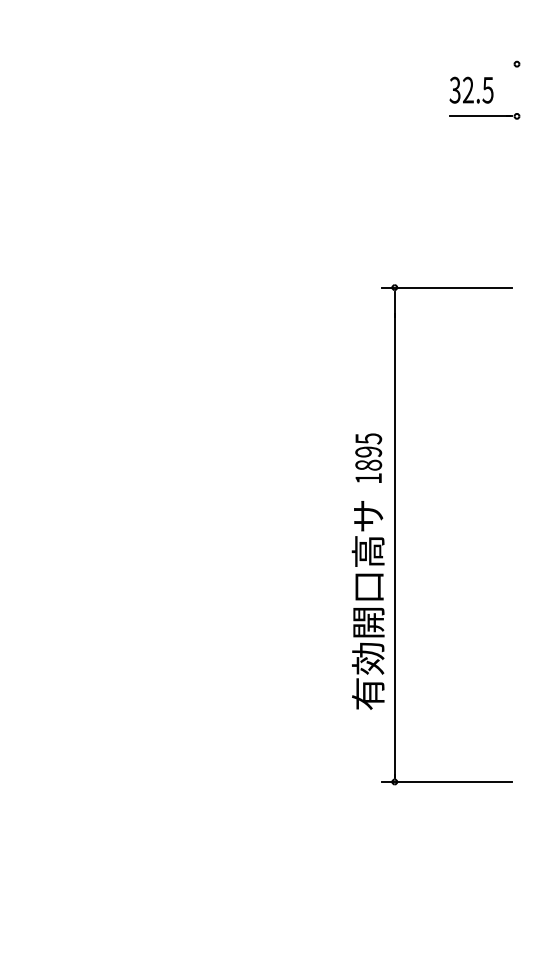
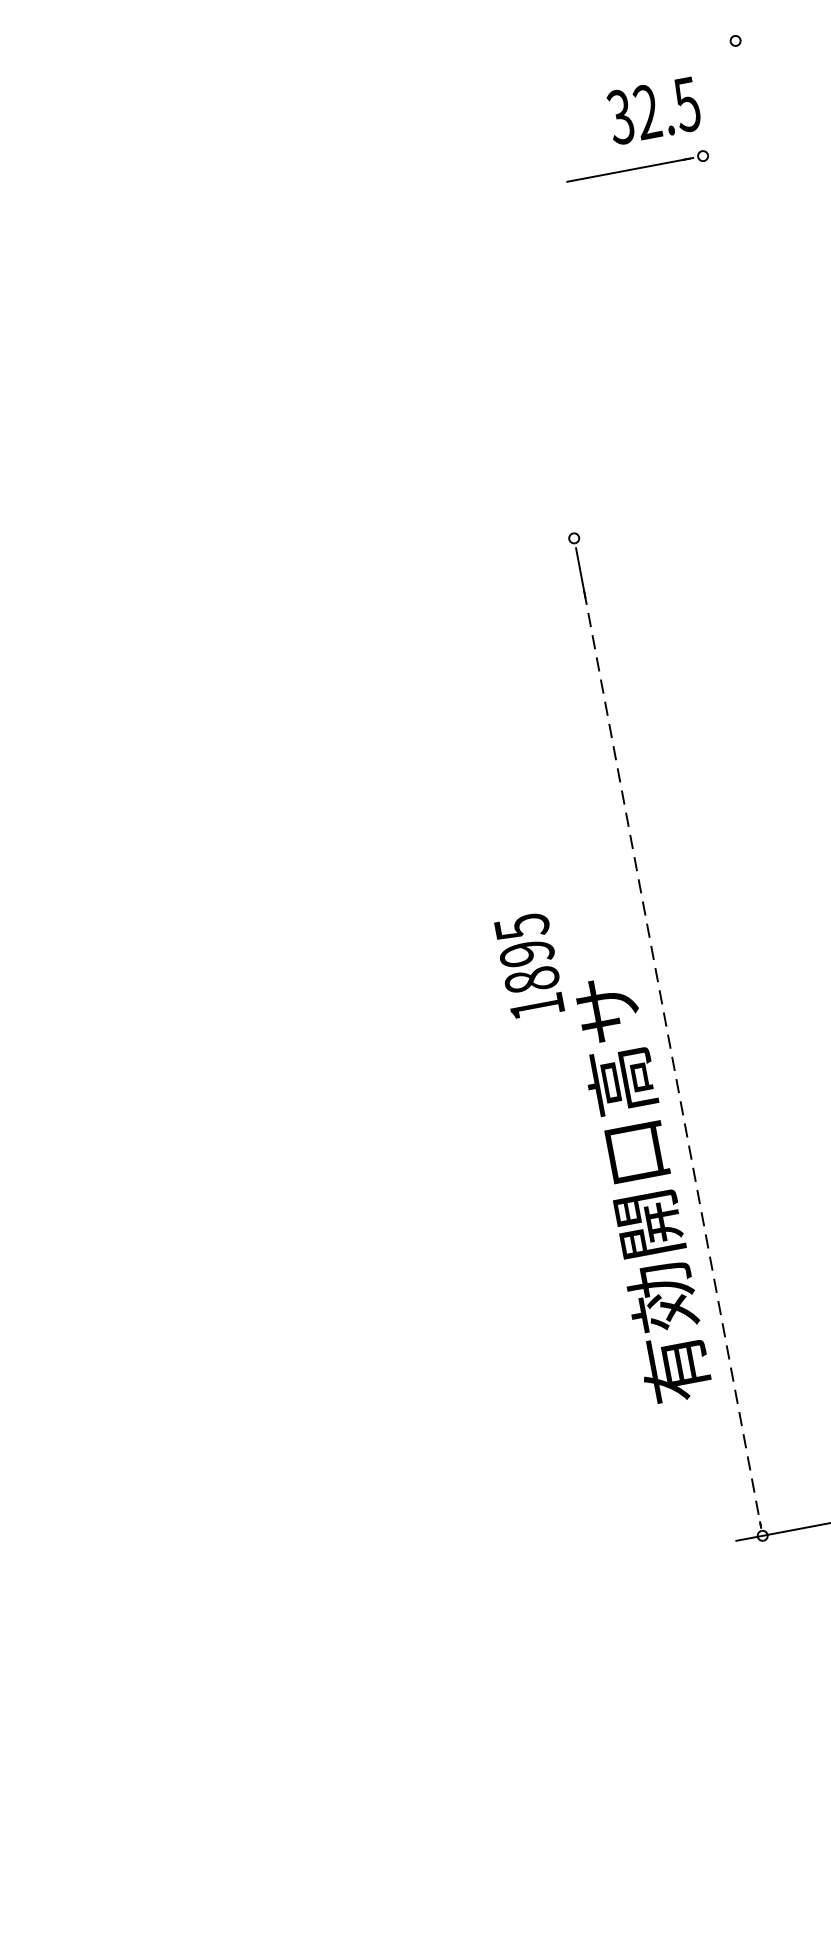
part: (484, 116) -> (637, 168), moved
line: (446, 287) -> (678, 518), removed
text: (368, 457) -> (528, 964), moved
line: (394, 546) -> (672, 1060), solid -> dashed

